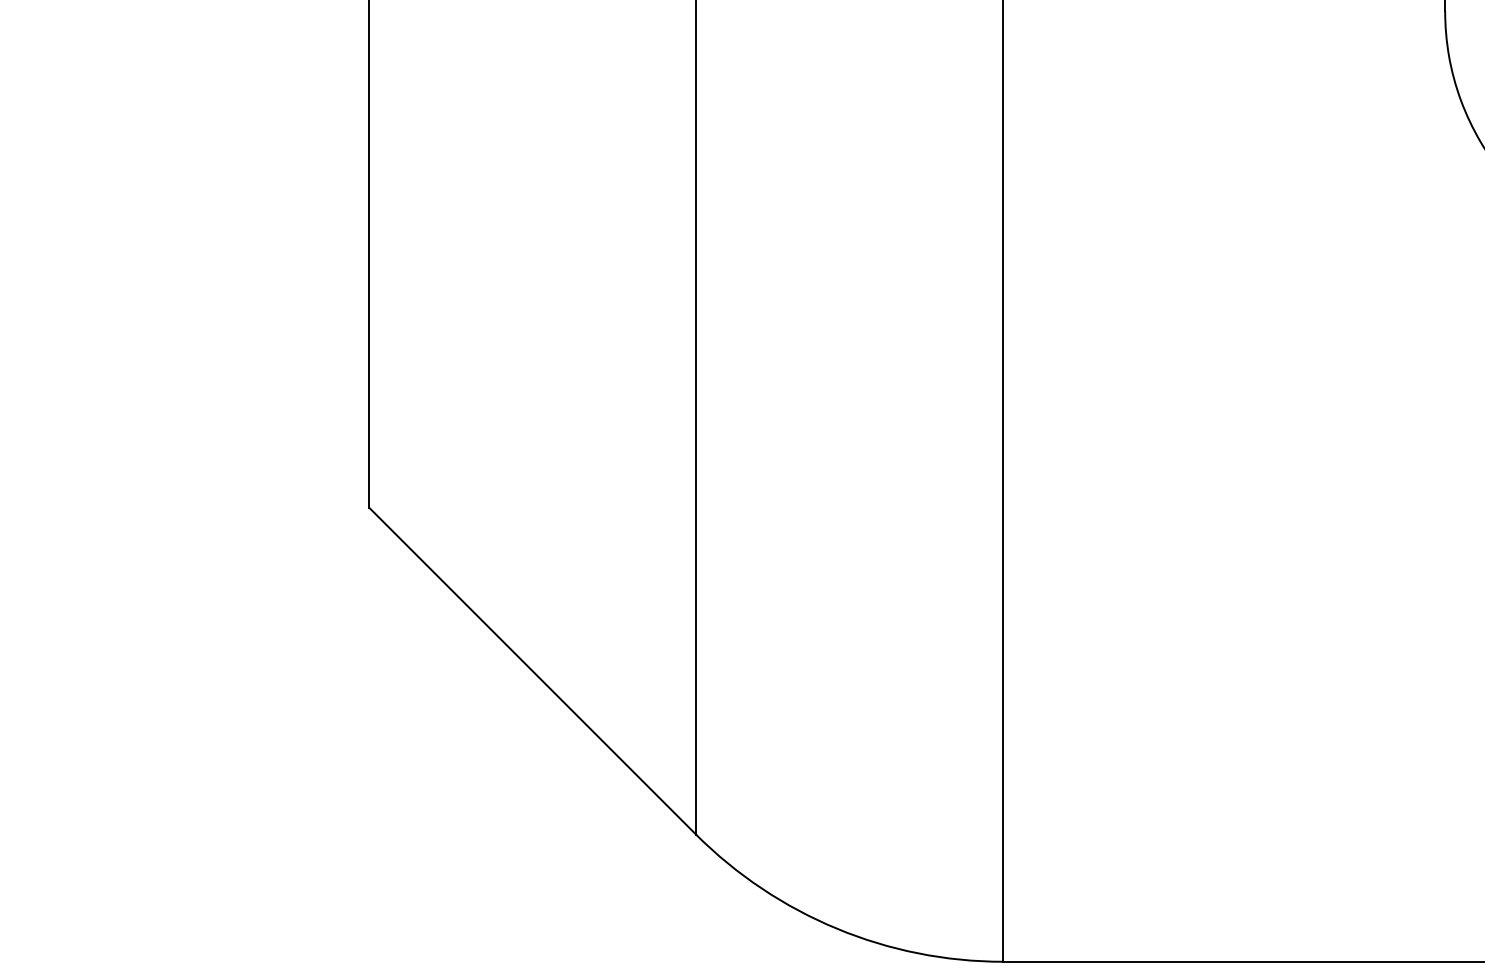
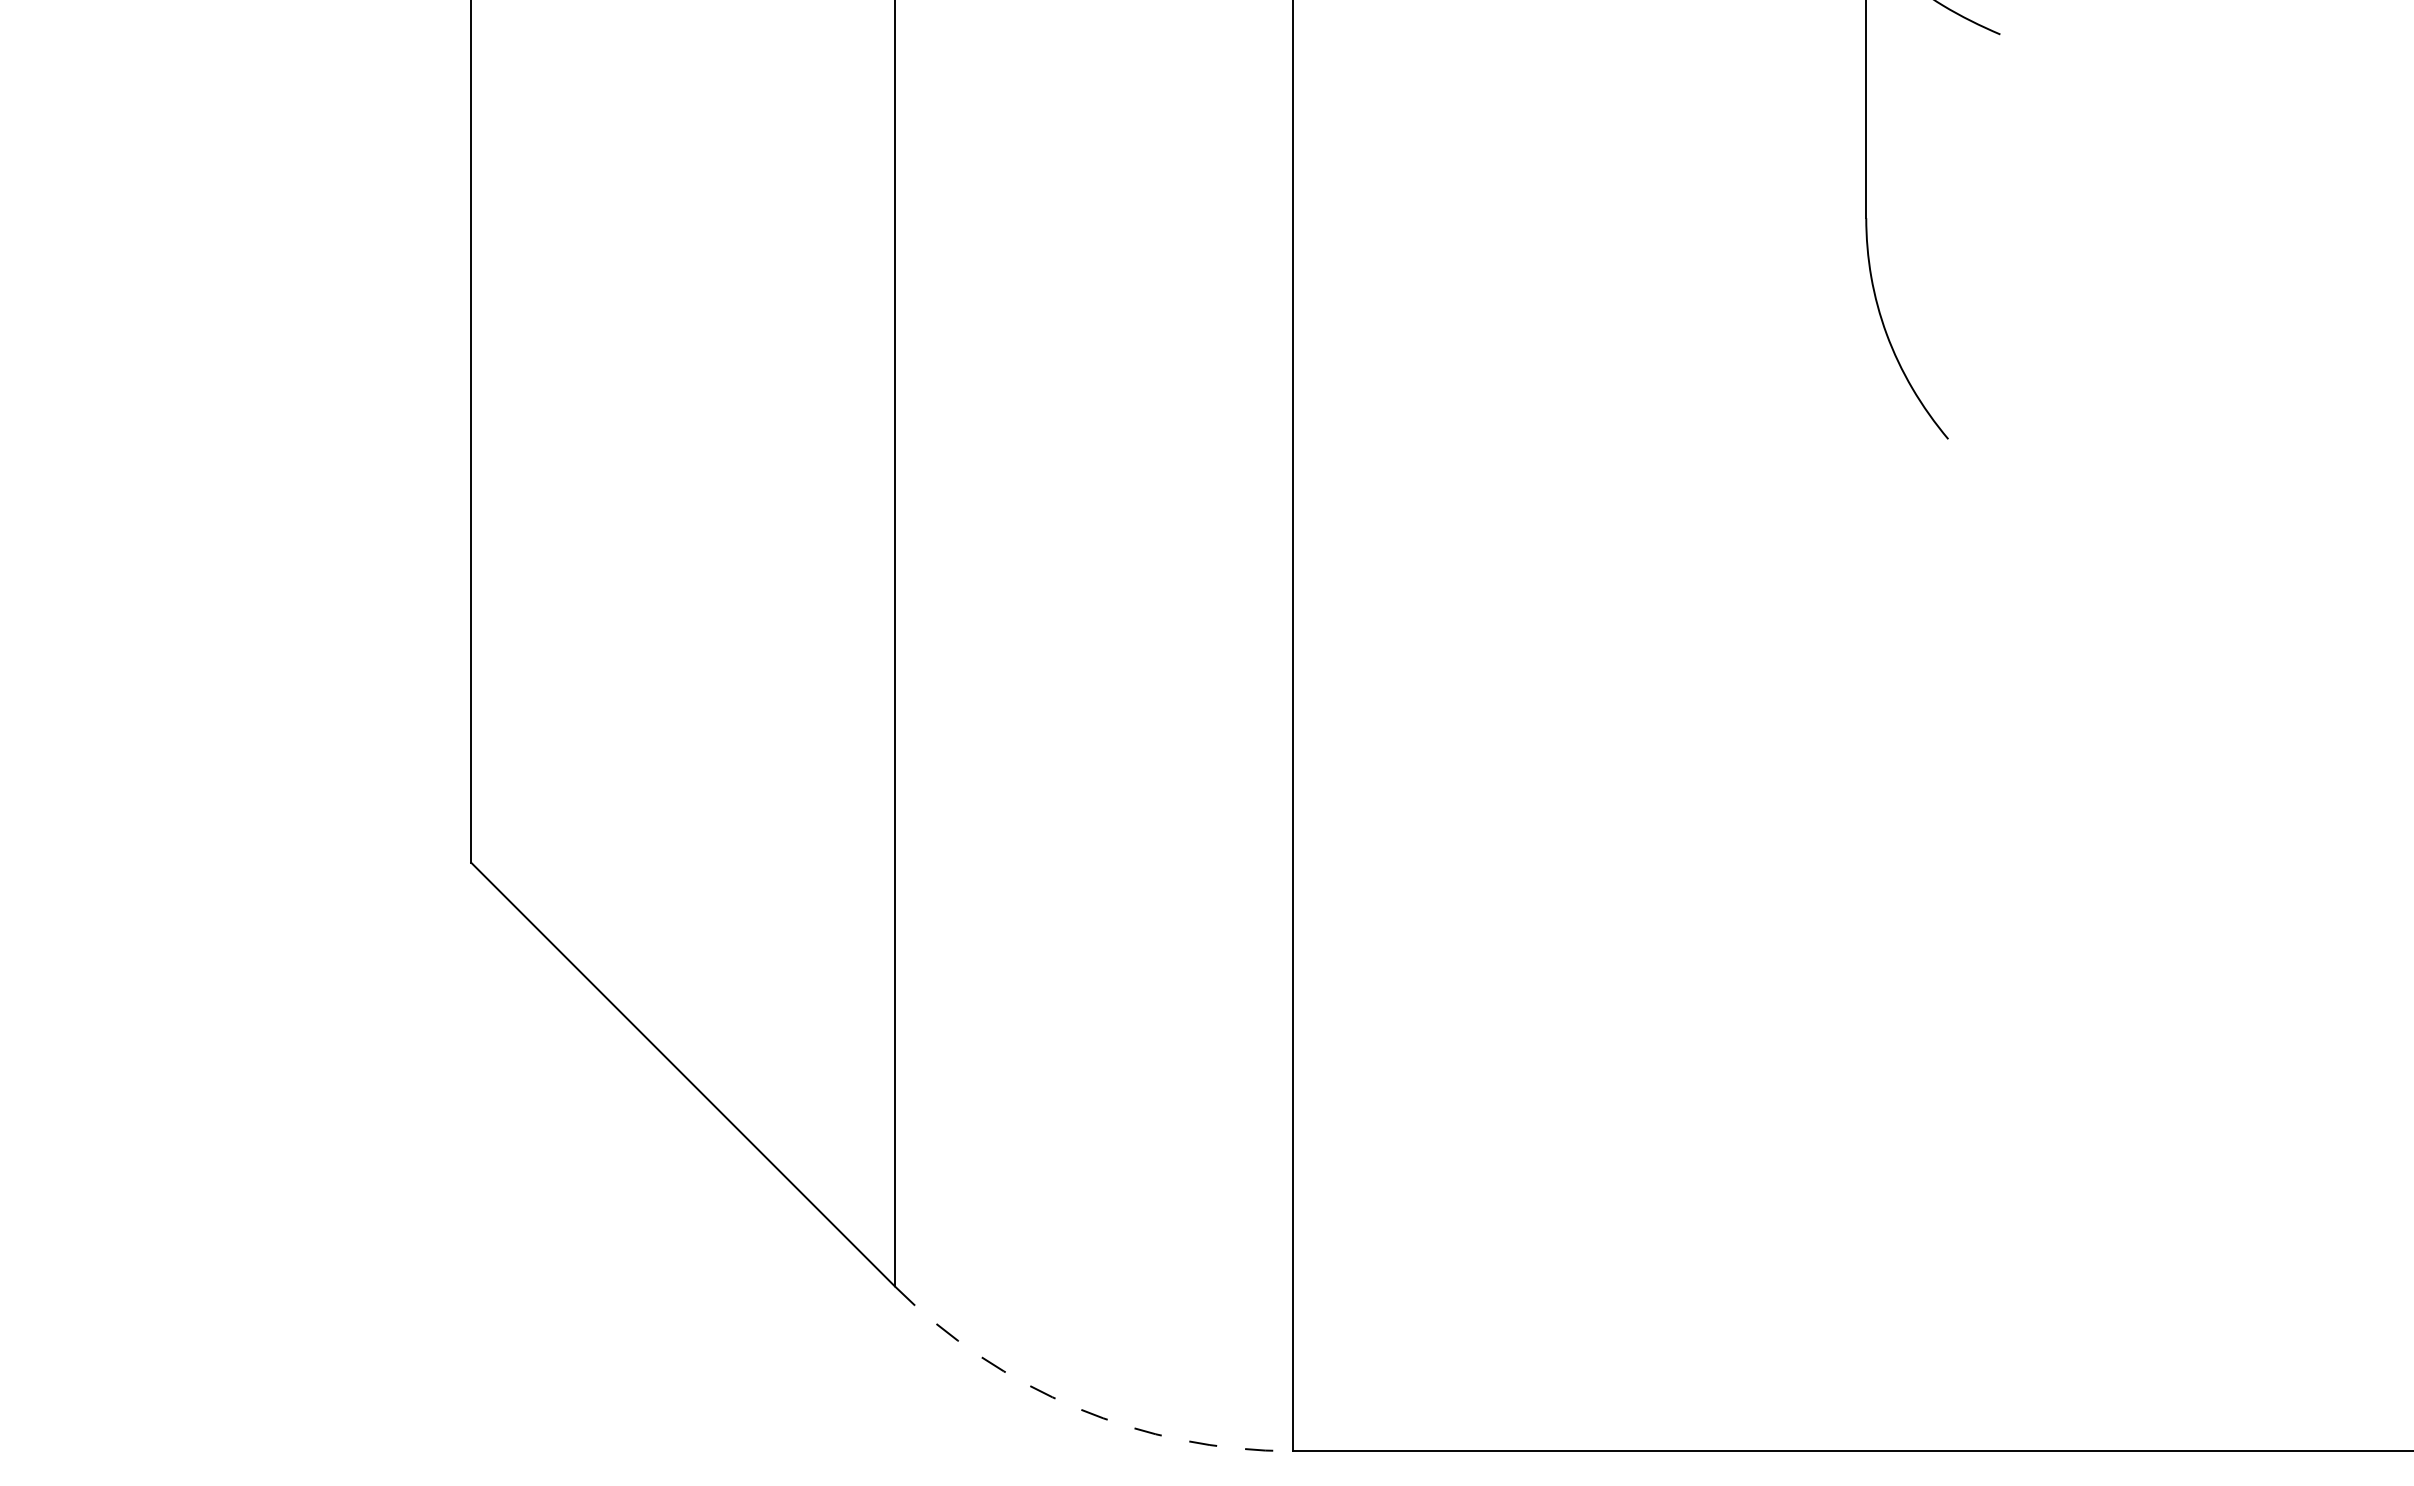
arc: (836, 928) -> (1077, 1408), solid -> dashed

